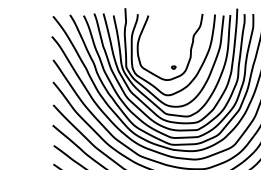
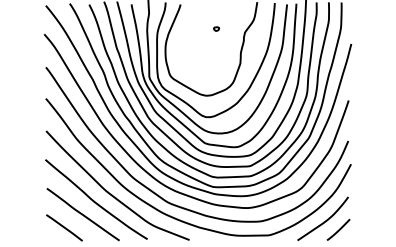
part: (173, 67) -> (216, 28), moved

